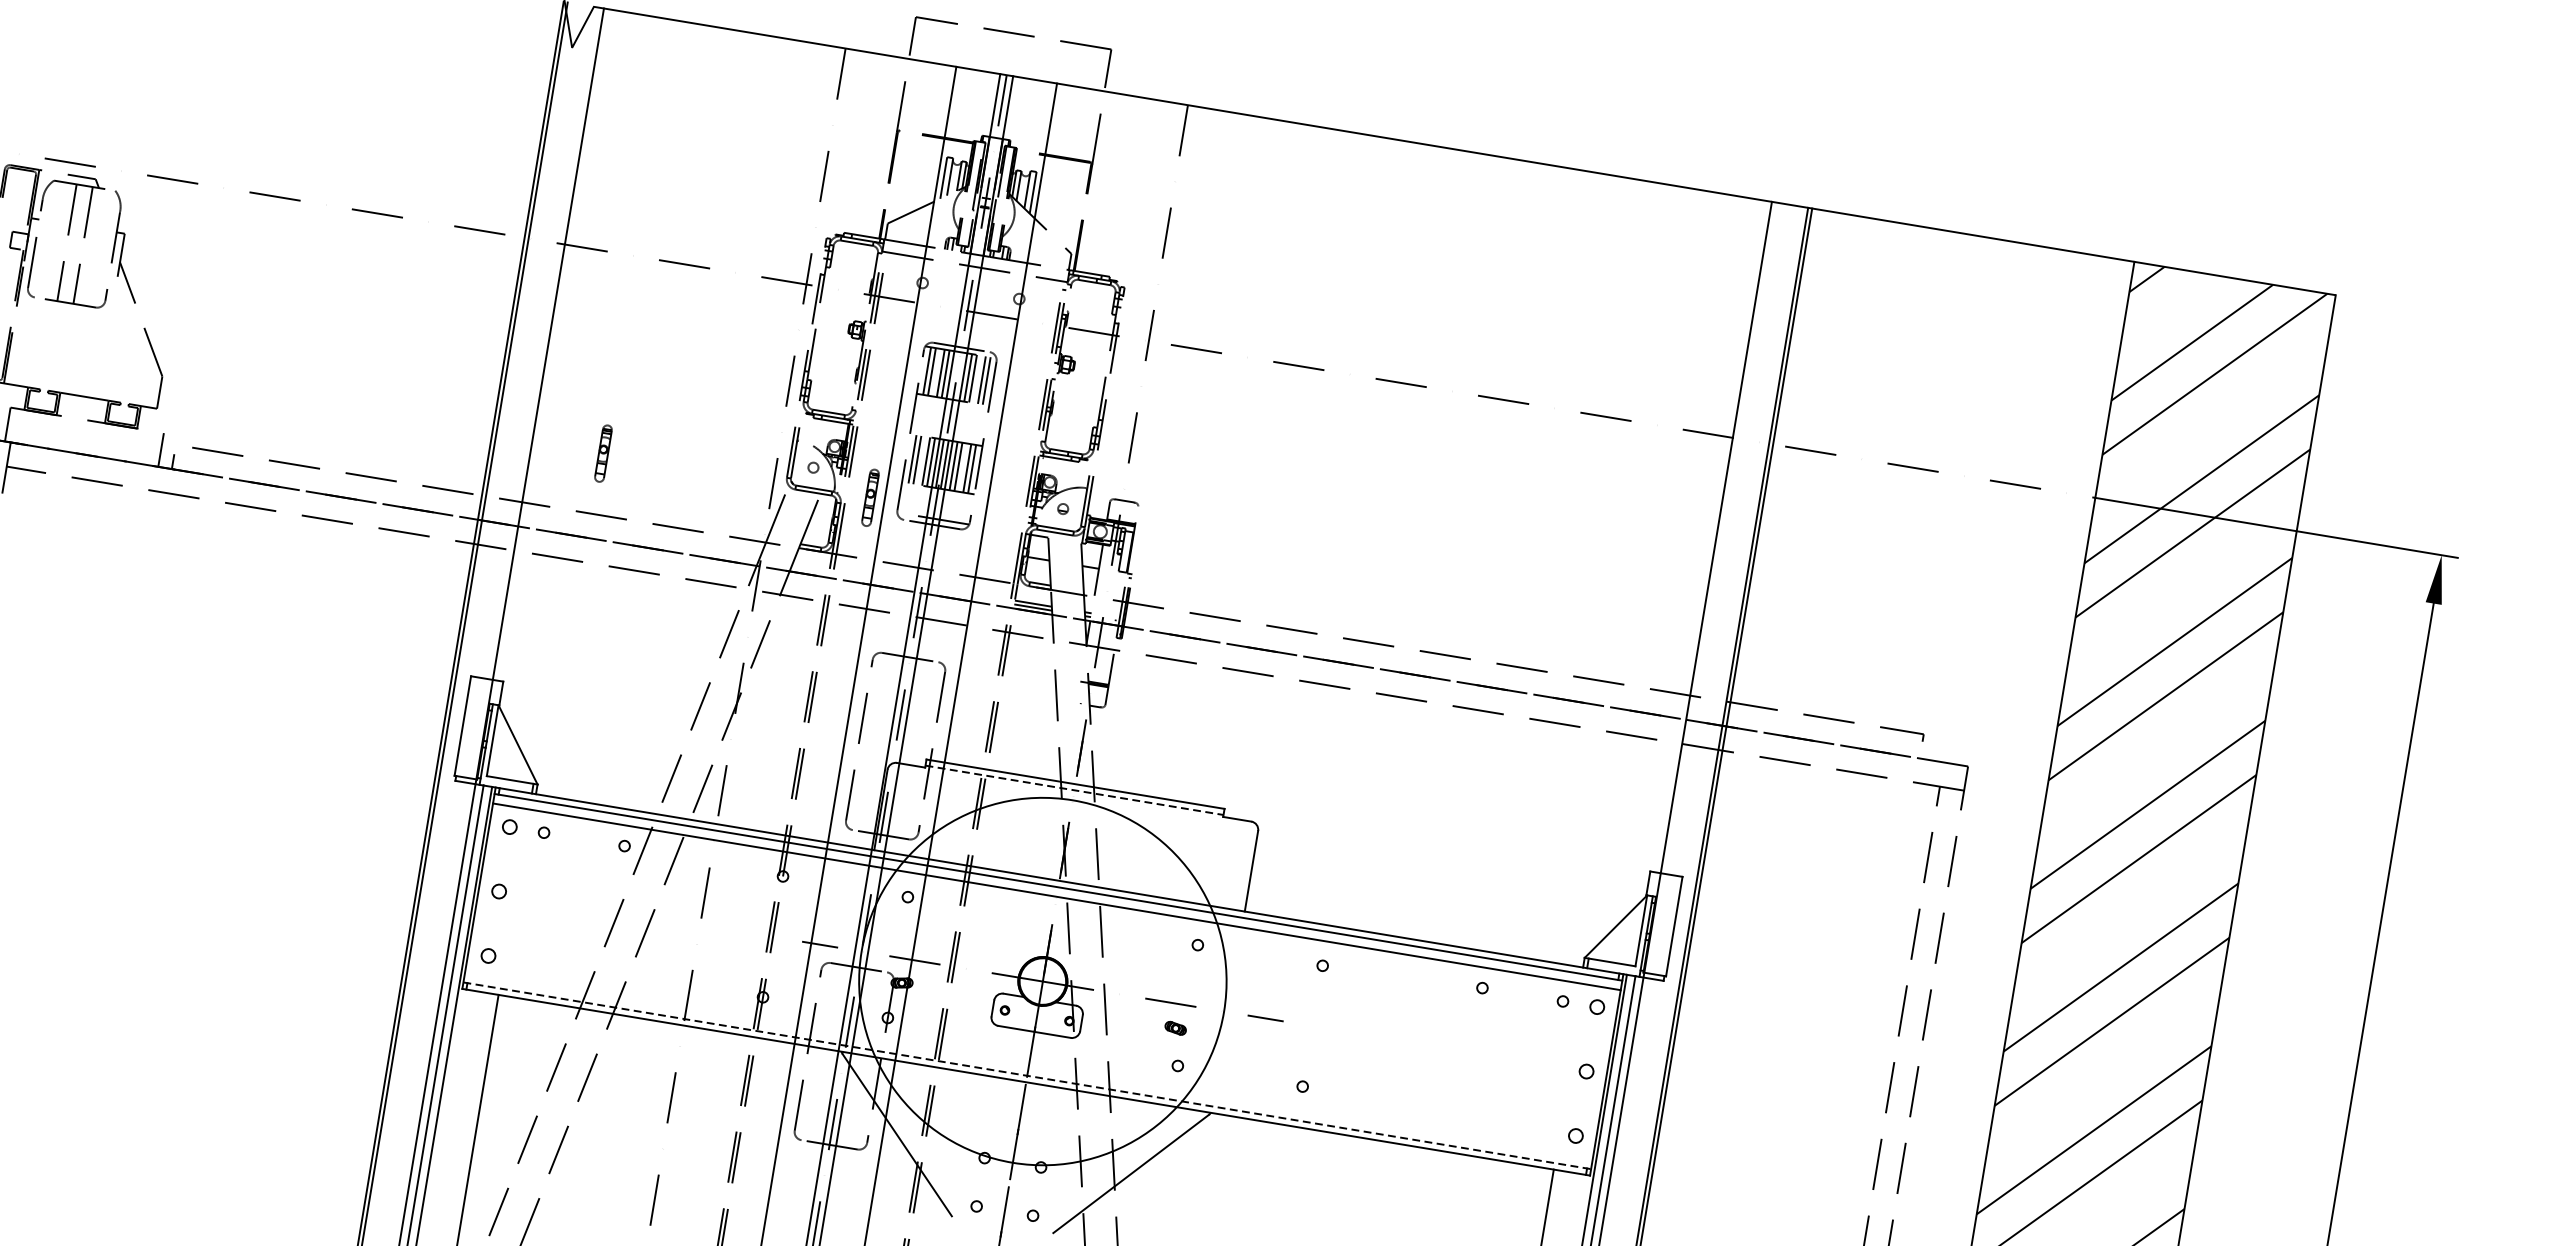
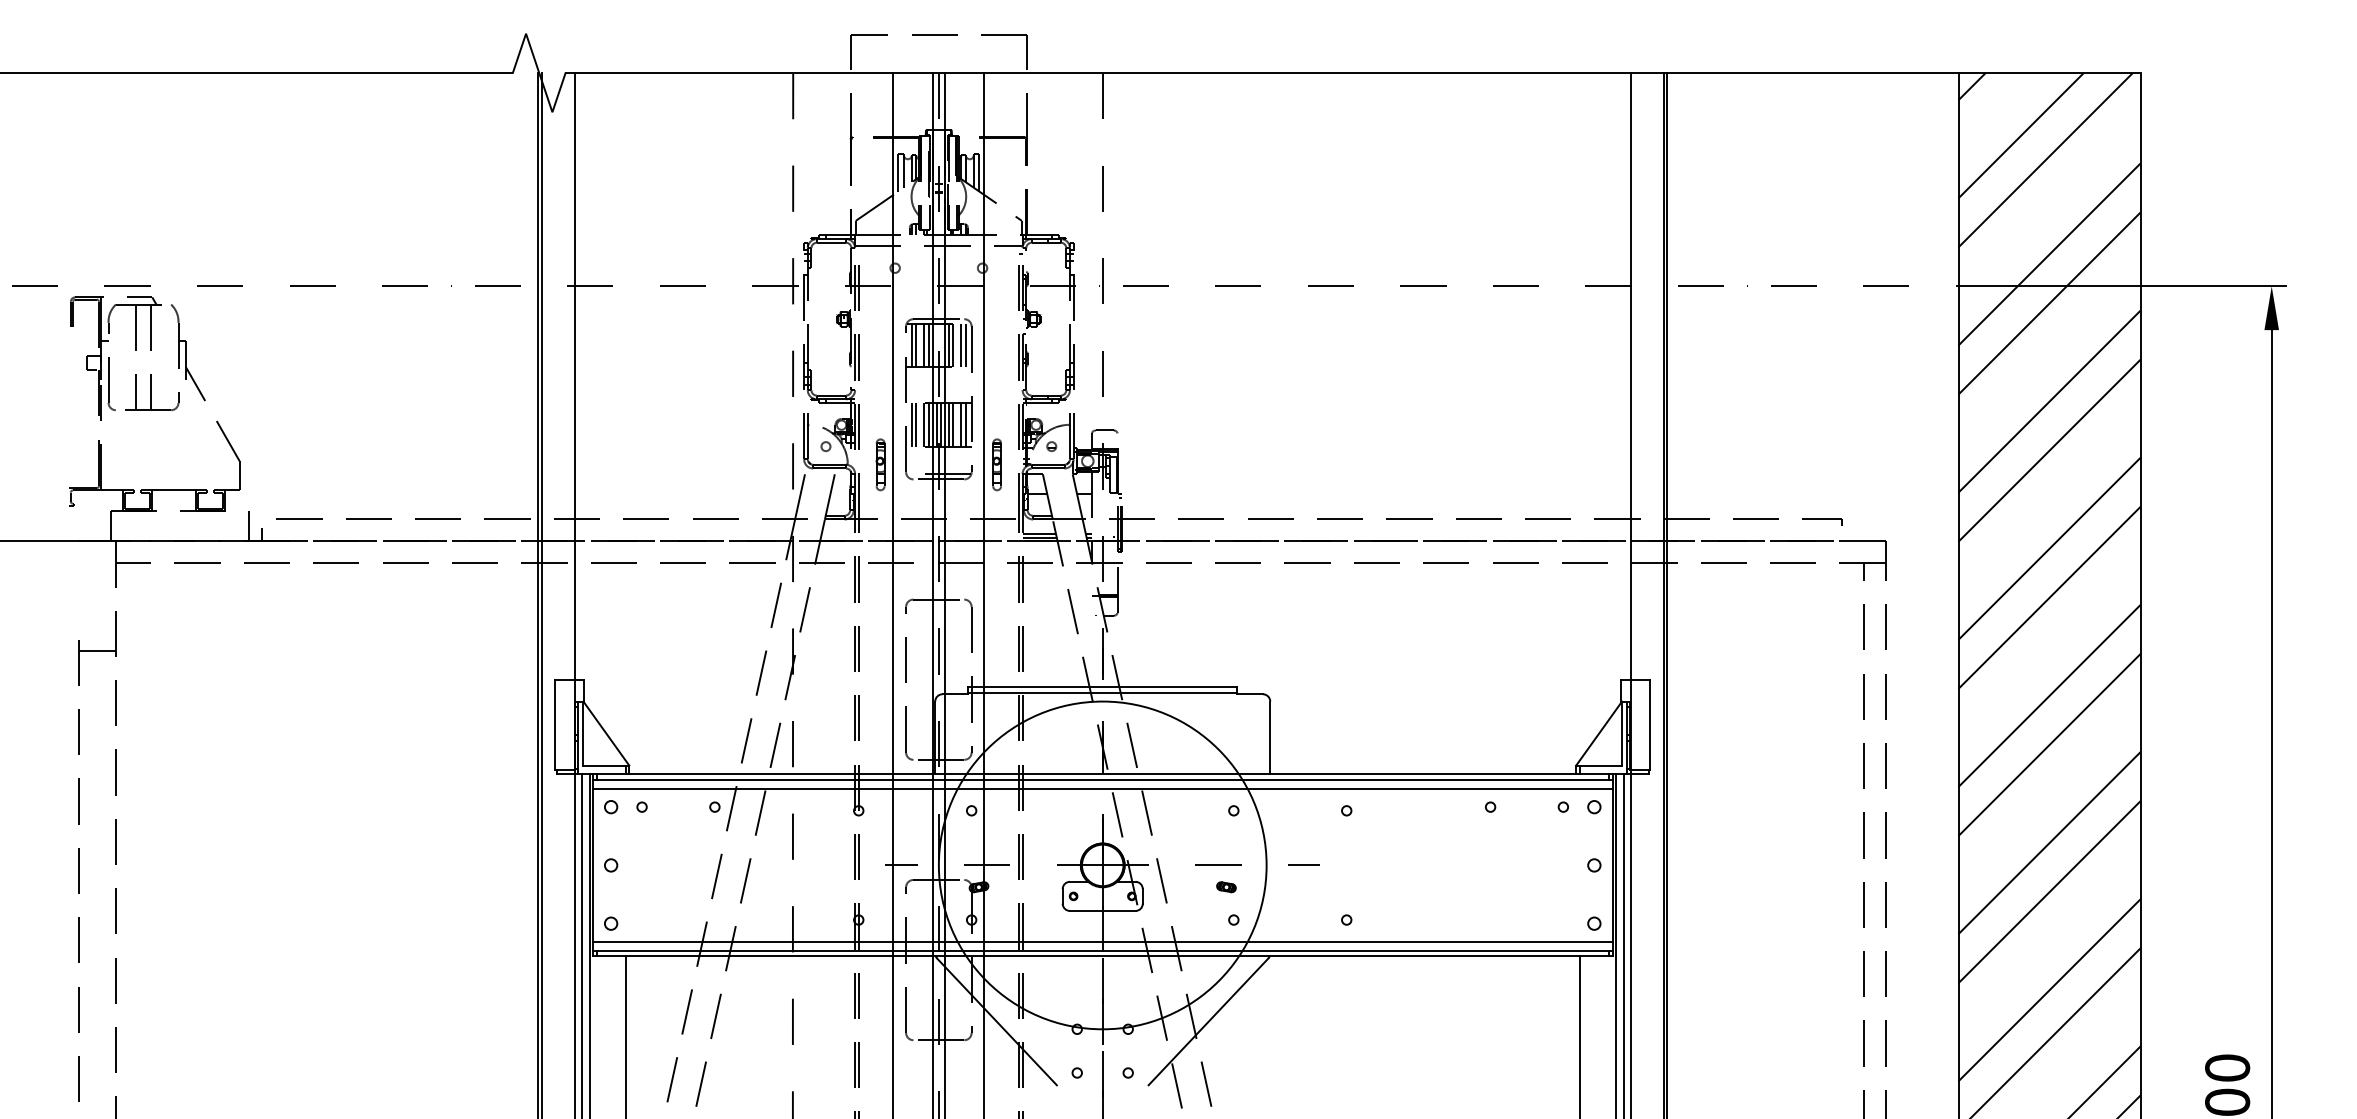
part: (602, 453) -> (996, 464), moved
line: (1074, 790) -> (1102, 692), dashed -> solid
line: (1028, 1066) -> (1102, 942), added
line: (1027, 1075) -> (1102, 950), dashed -> solid

